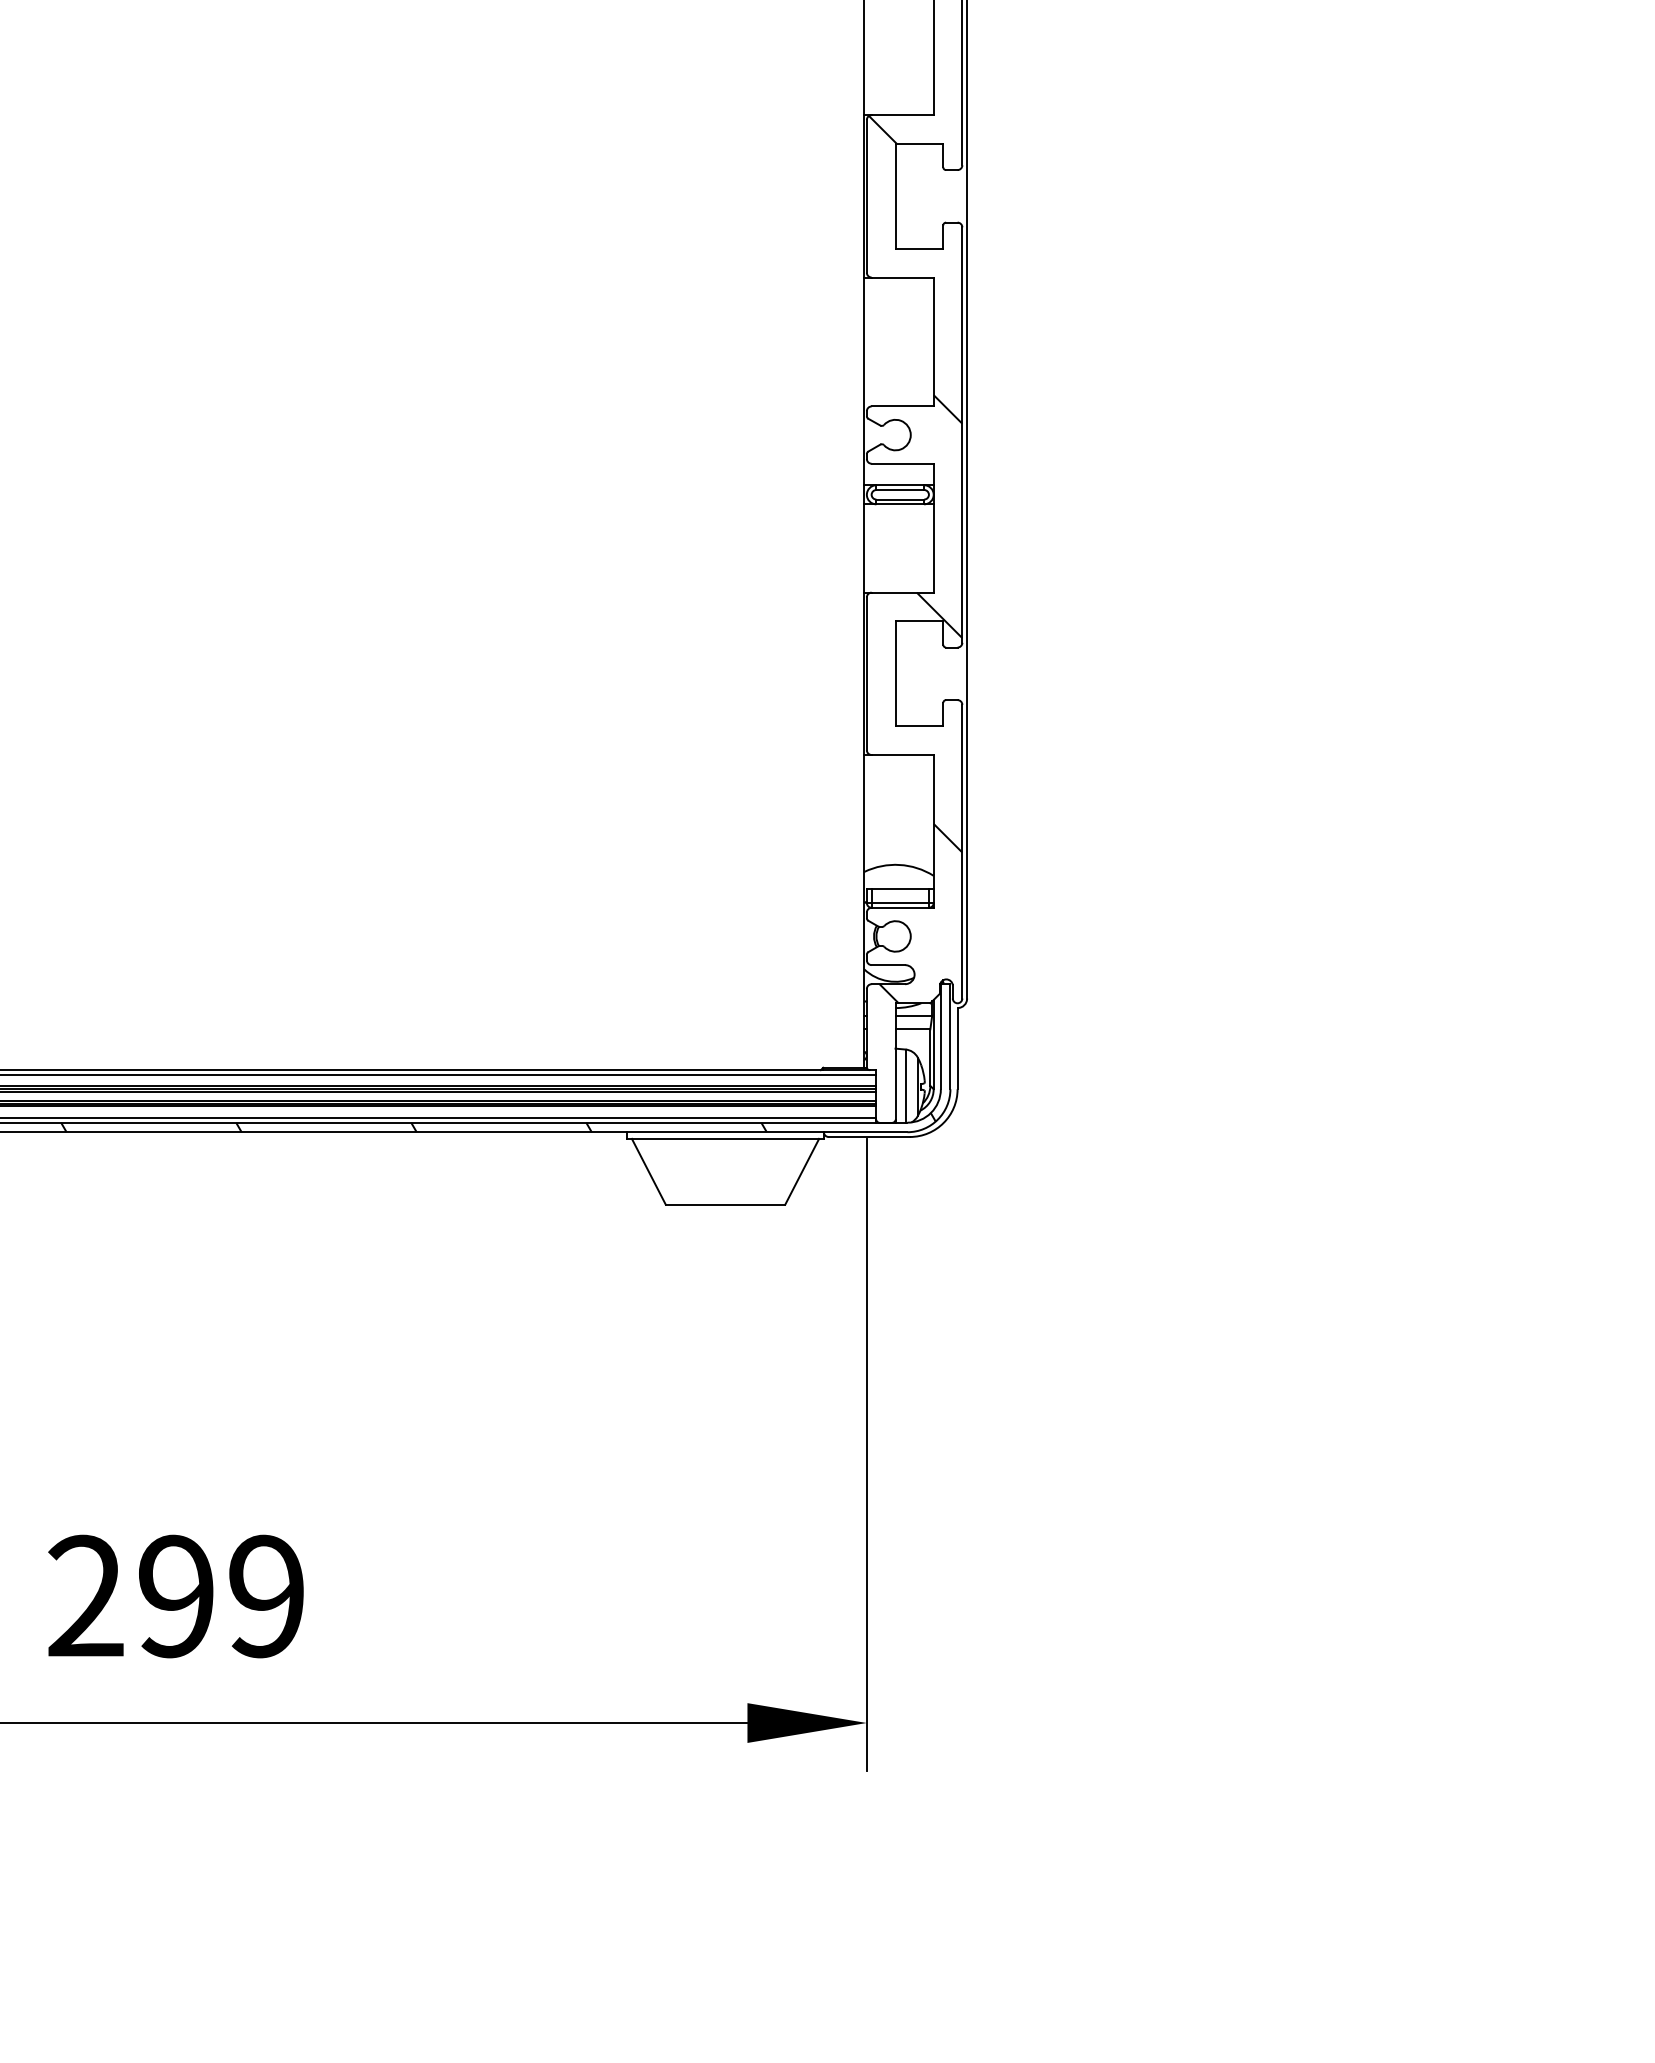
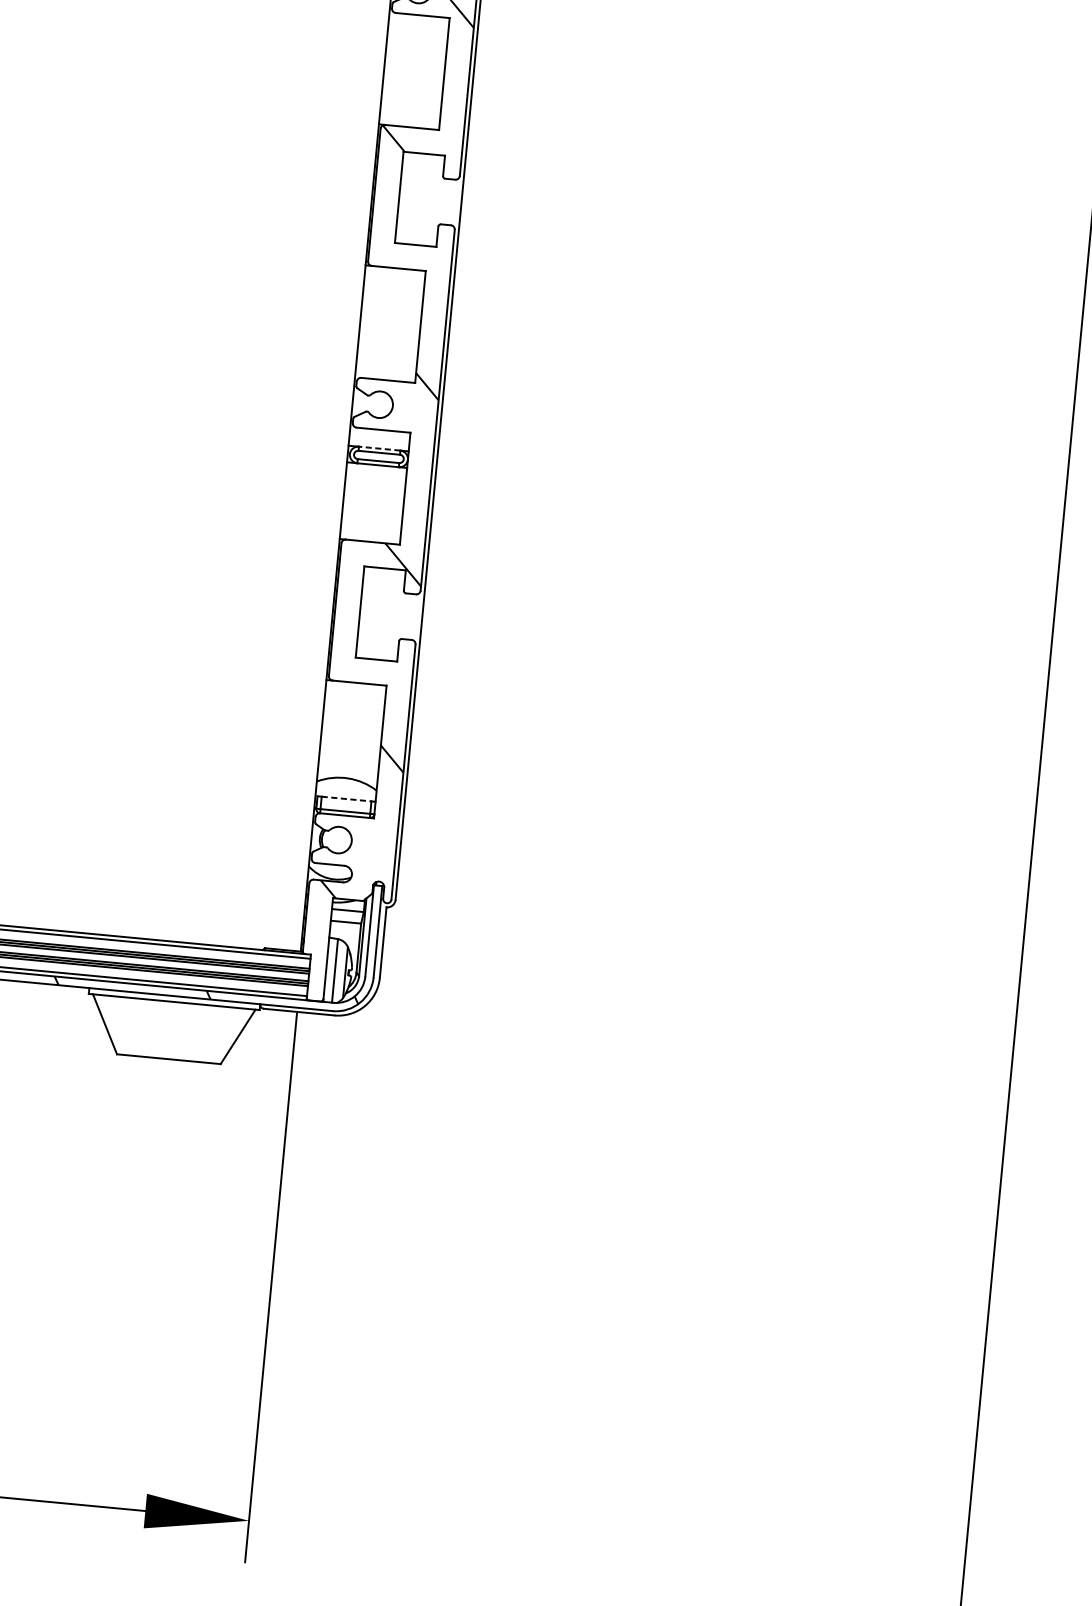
line: (900, 485) -> (379, 448), solid -> dashed
line: (900, 888) -> (346, 798), solid -> dashed

